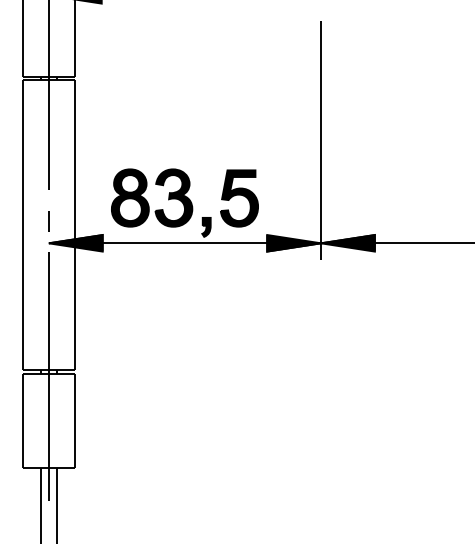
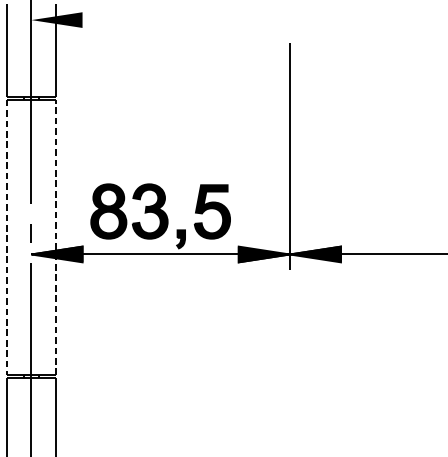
line: (74, 224) -> (55, 236), solid -> dashed
line: (22, 225) -> (6, 237), solid -> dashed

